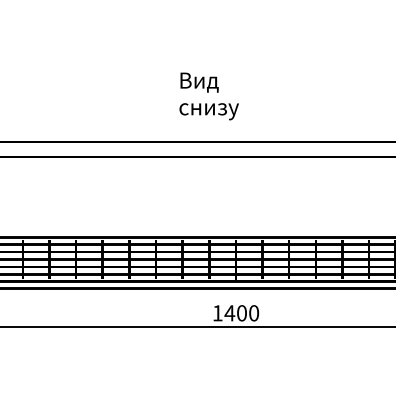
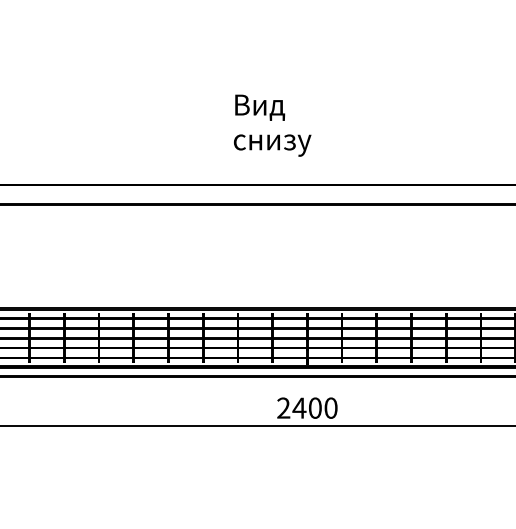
text: (217, 313) -> (283, 408), 1400 -> 2400

